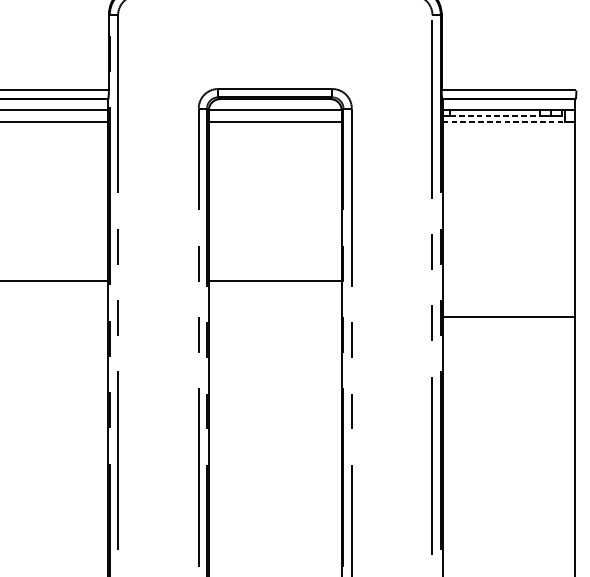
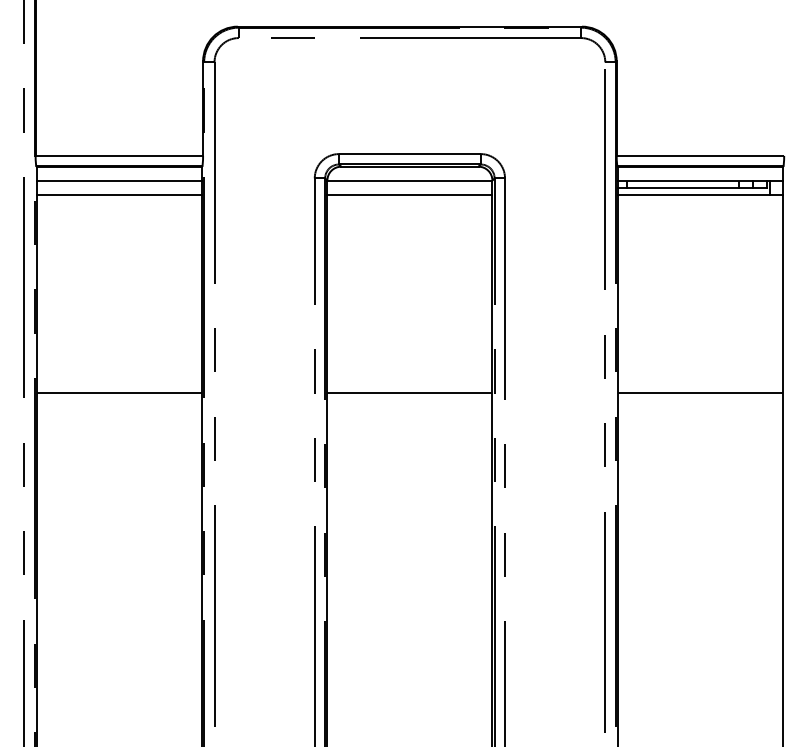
line: (495, 115) -> (683, 187), dashed -> solid
line: (504, 121) -> (694, 194), dashed -> solid
line: (508, 317) -> (699, 393), moved

